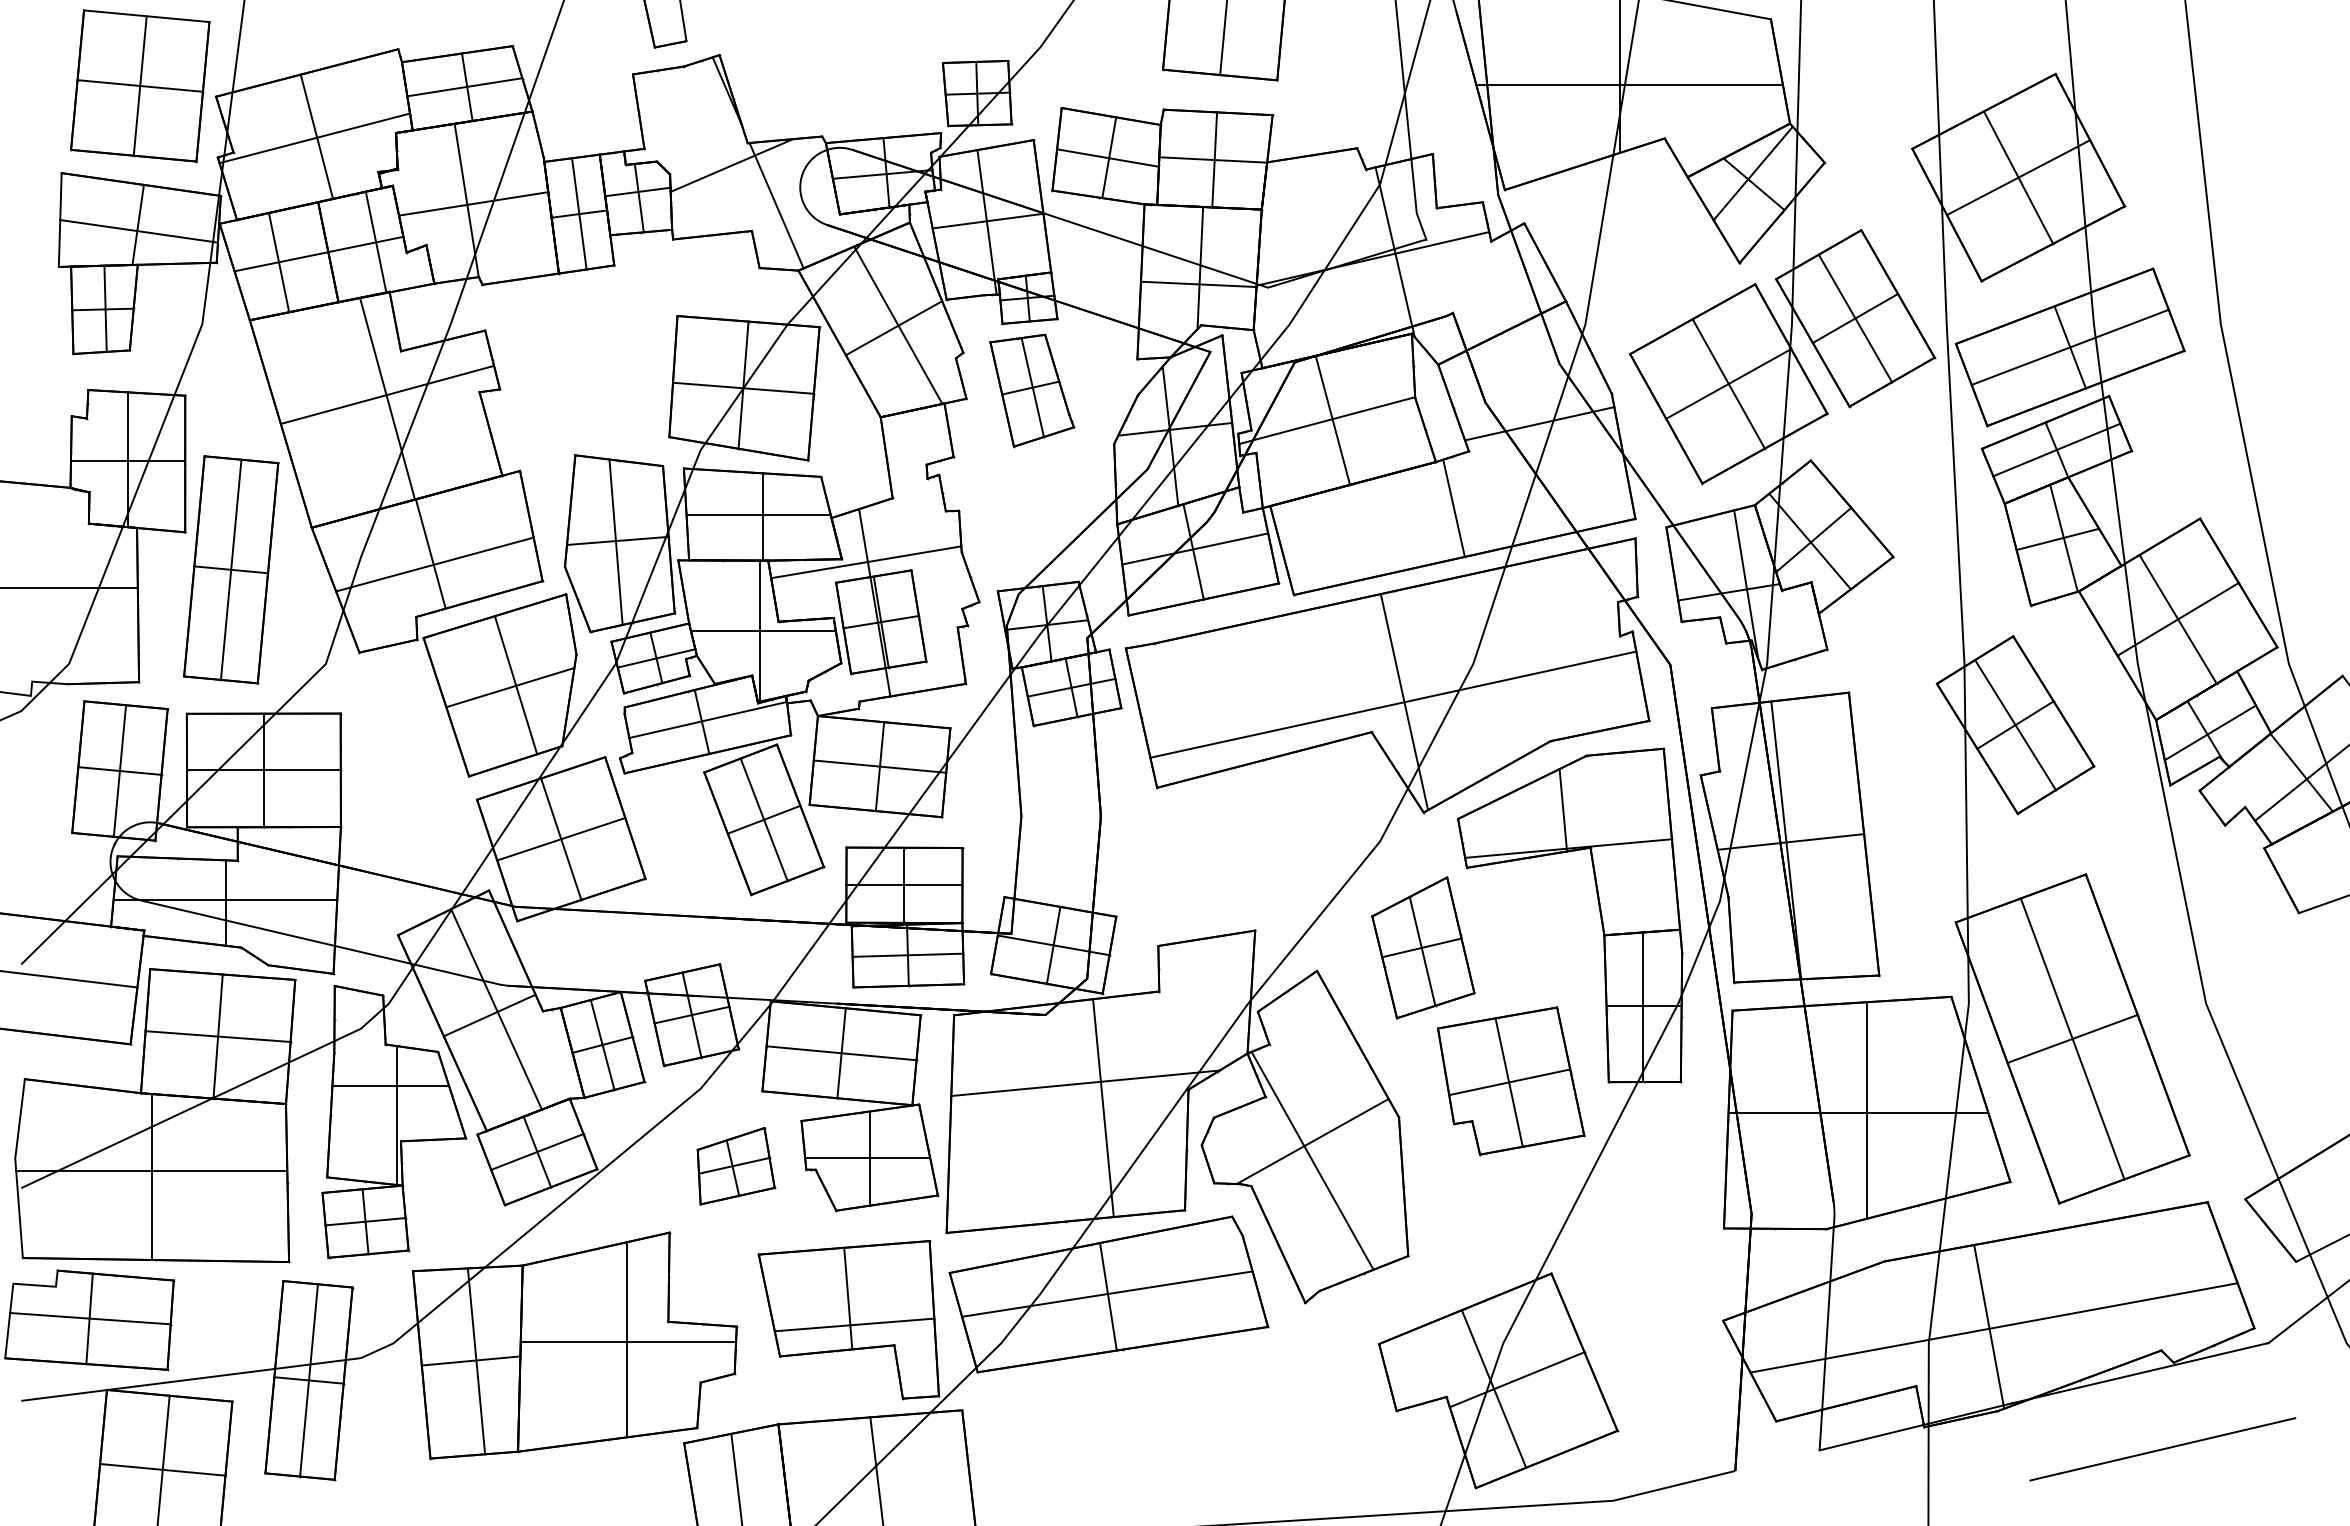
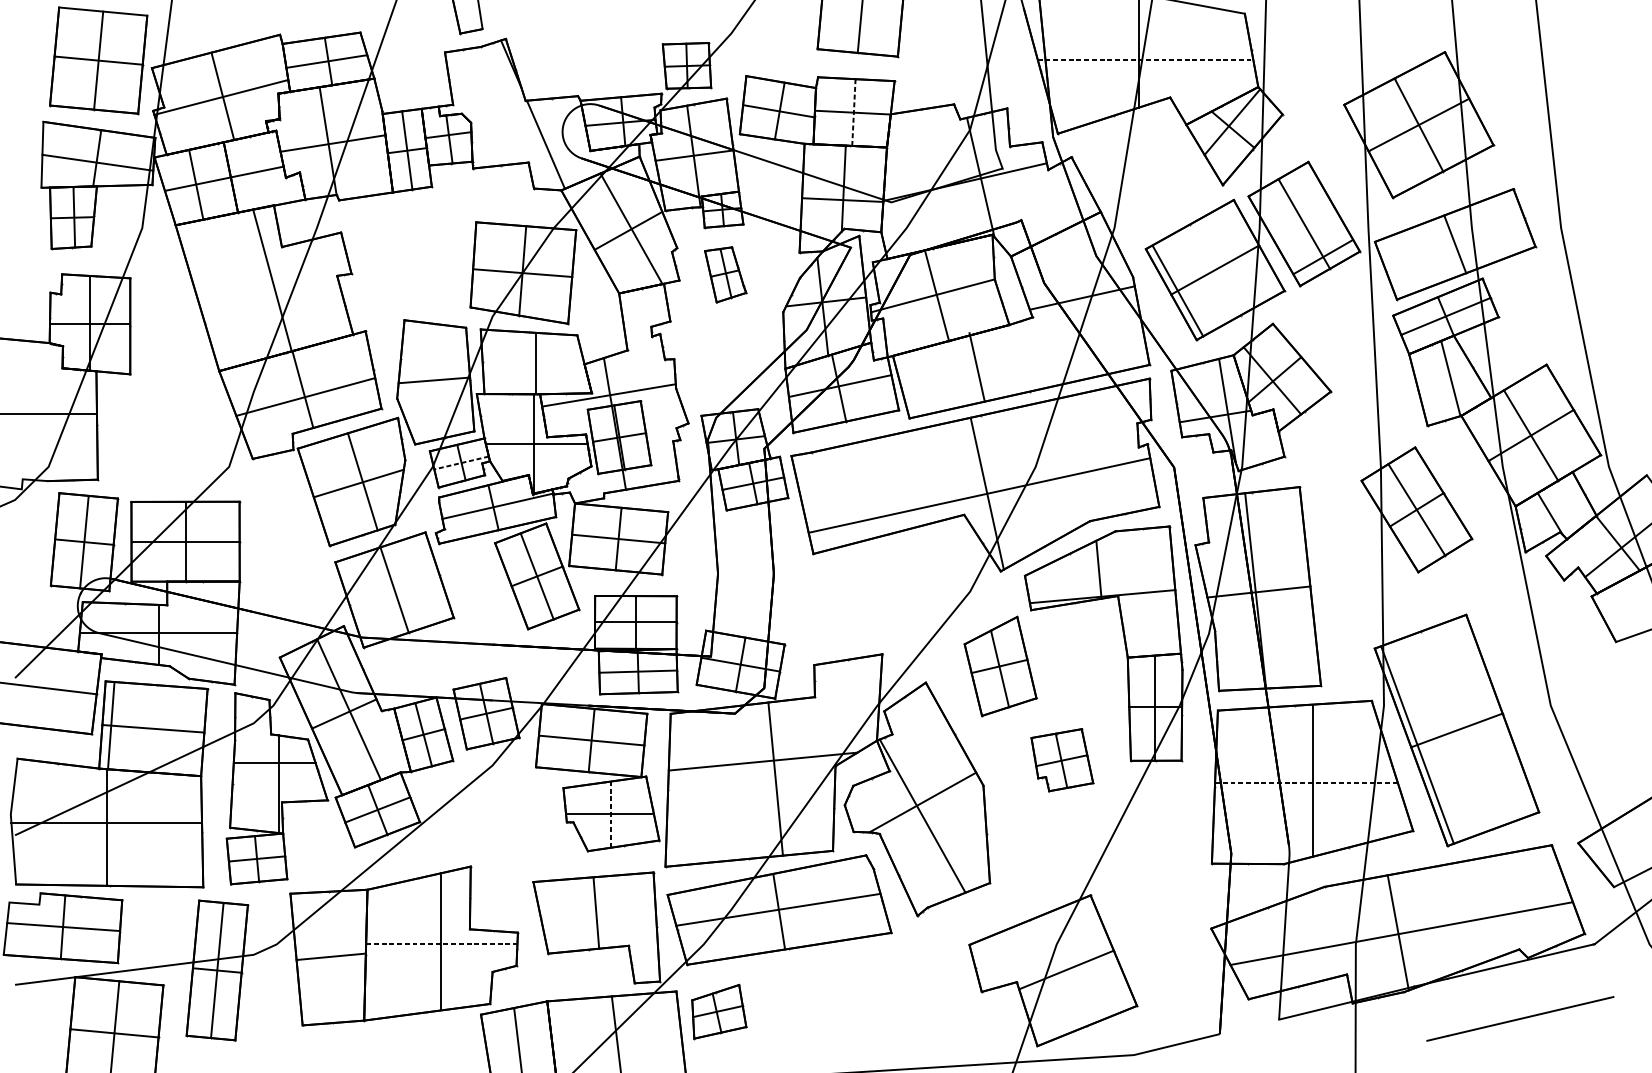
line: (1630, 84) -> (1146, 59), solid -> dashed
line: (1214, 159) -> (853, 112), solid -> dashed
line: (731, 165) -> (514, 116), removed
line: (375, 242) -> (264, 170), removed
line: (1855, 317) -> (1323, 256), moved
line: (2069, 346) -> (1454, 243), removed
line: (1728, 383) -> (1177, 290), moved
part: (1032, 390) -> (725, 274), size x0.7
line: (387, 394) -> (272, 277), removed
line: (1453, 507) -> (976, 366), moved
line: (758, 514) -> (533, 361), removed
line: (2057, 539) -> (1446, 379), removed
line: (615, 541) -> (432, 380), removed
part: (231, 569) -> (162, 400), removed
line: (656, 658) -> (461, 463), solid -> dashed
line: (2210, 732) -> (1553, 515), removed
line: (561, 839) -> (394, 590), removed
line: (217, 1036) -> (110, 725), moved
line: (2072, 1038) -> (1417, 744), moved
part: (1511, 1081) -> (1062, 760), size x0.6
line: (1858, 1113) -> (1306, 782), solid -> dashed
line: (869, 1158) -> (611, 814), solid -> dashed
part: (736, 1166) -> (719, 1012), moved
line: (854, 1324) -> (600, 931), removed
line: (628, 1342) -> (441, 943), solid -> dashed
line: (476, 1361) -> (335, 957), removed
line: (1493, 1388) -> (1049, 976), removed

